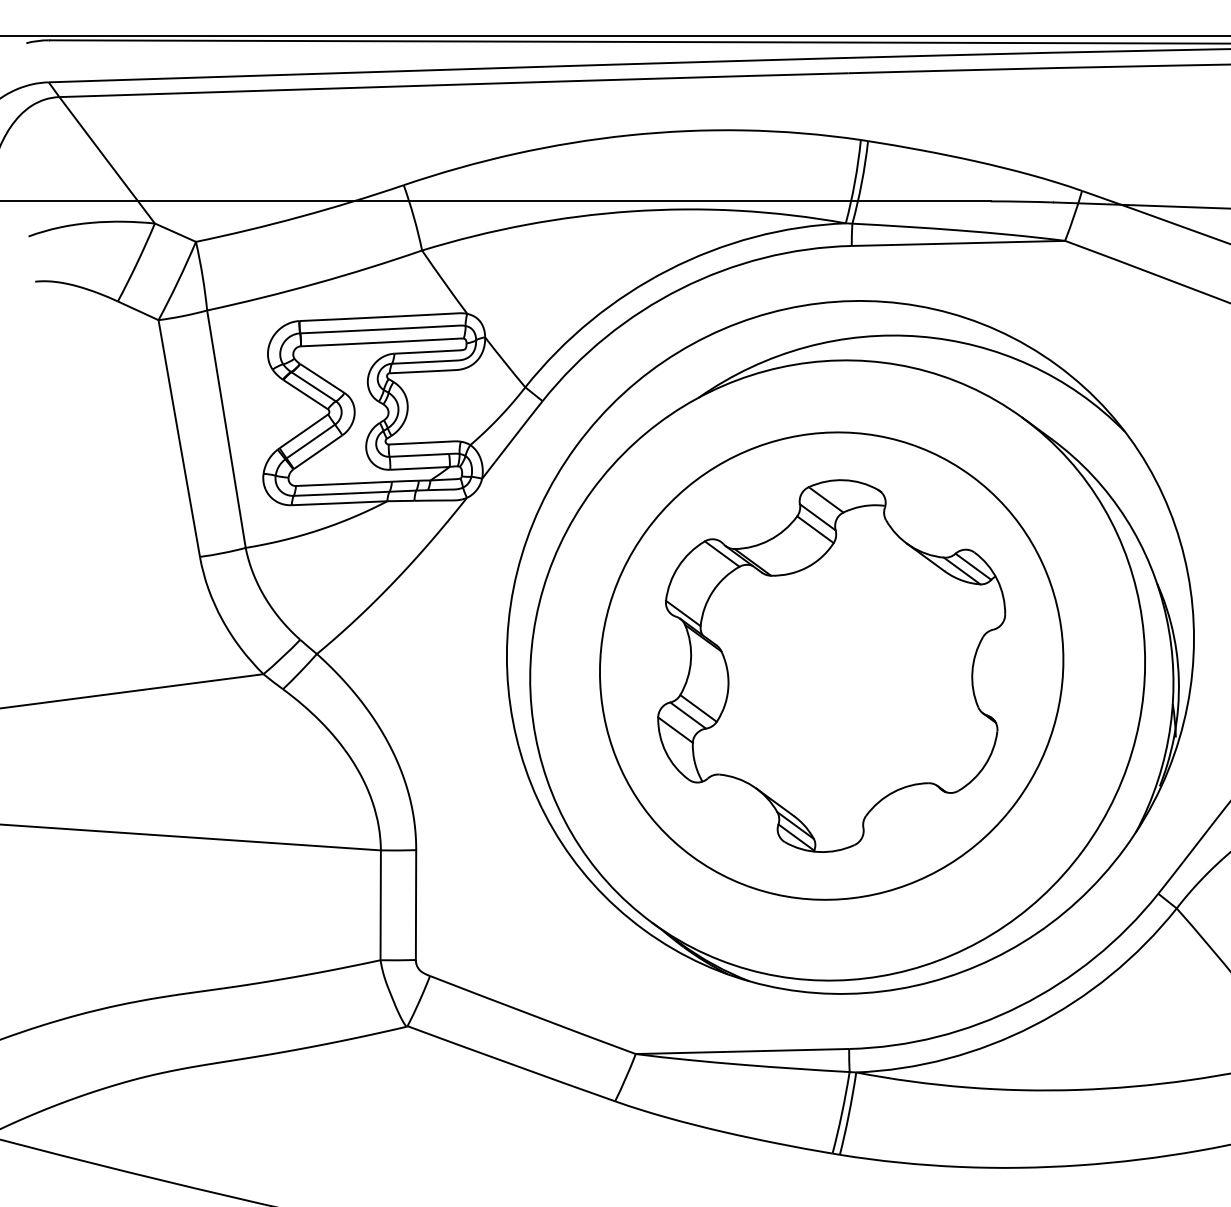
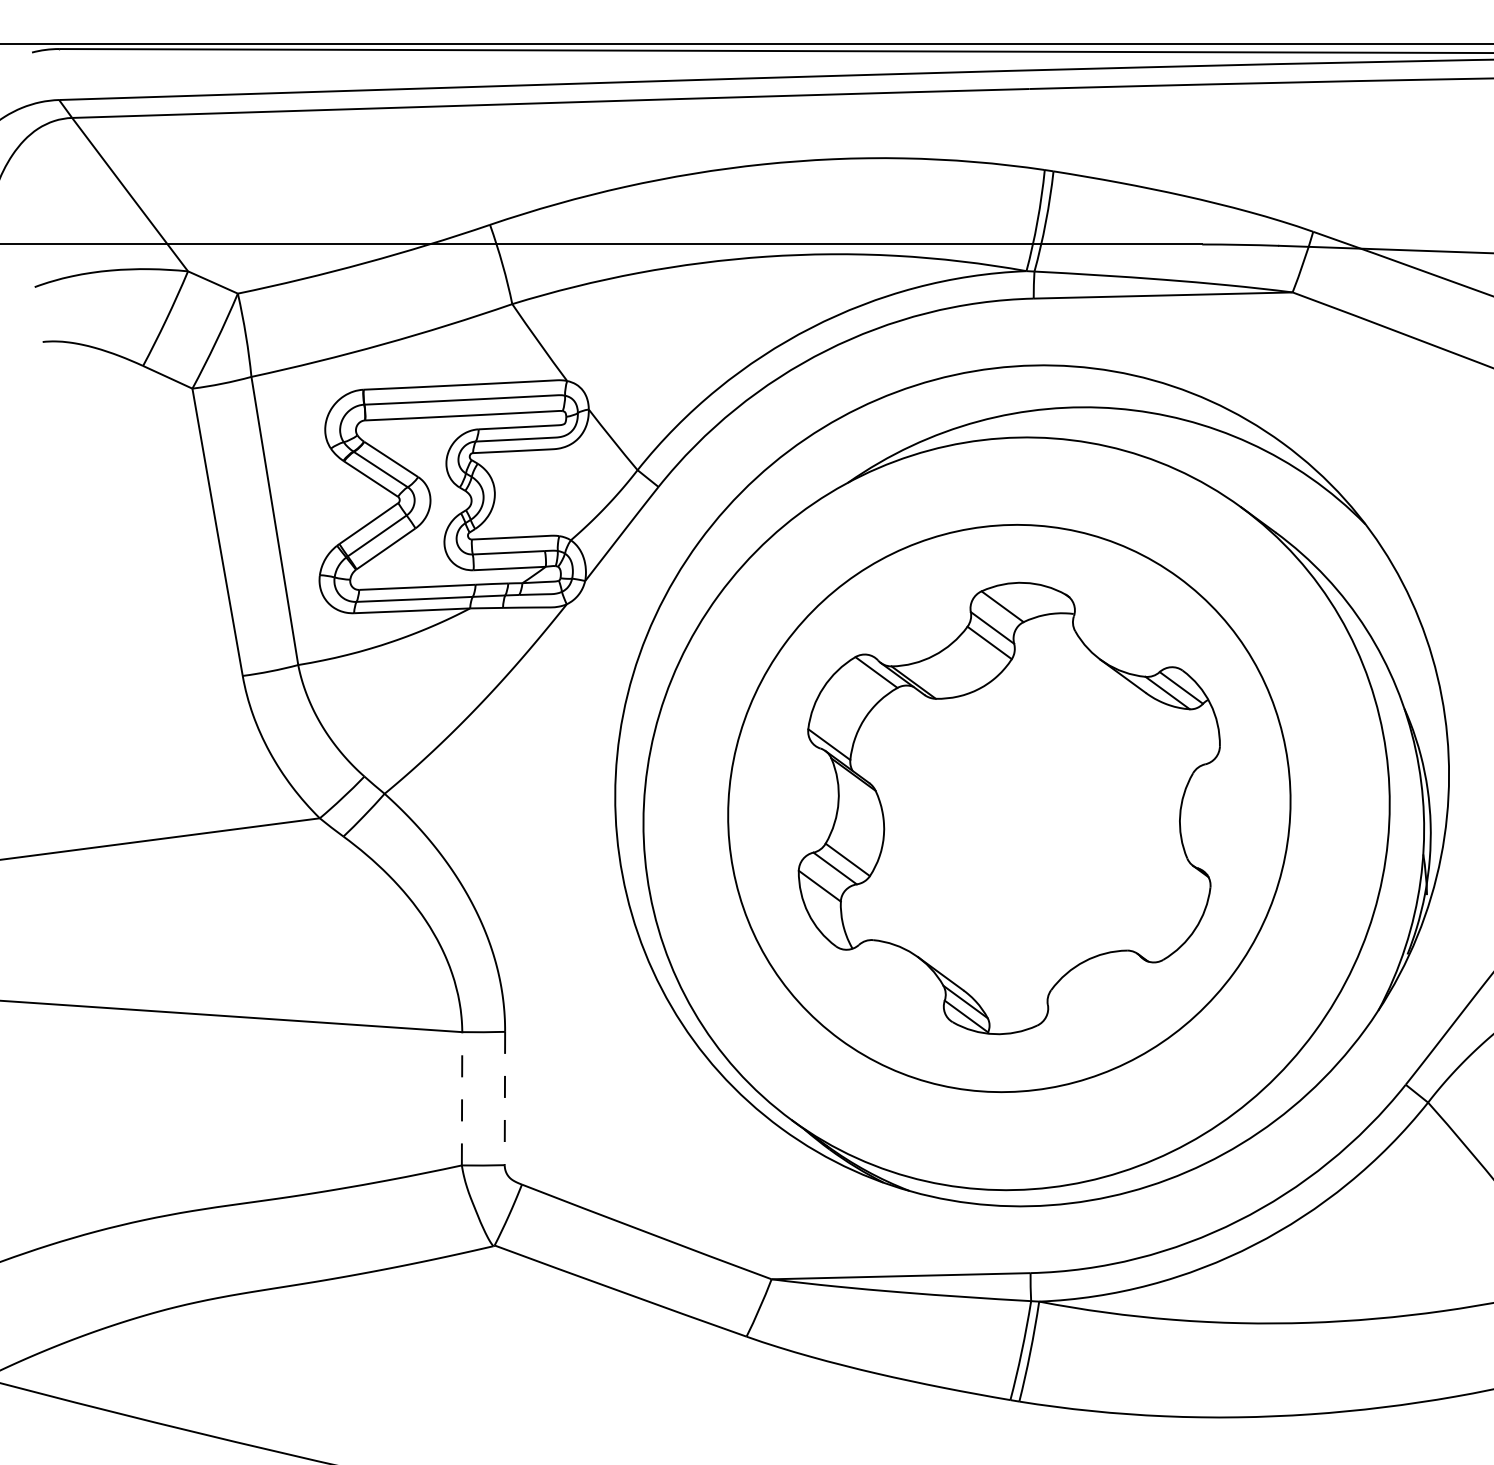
line: (381, 905) -> (462, 1098), solid -> dashed
line: (415, 905) -> (504, 1098), solid -> dashed

